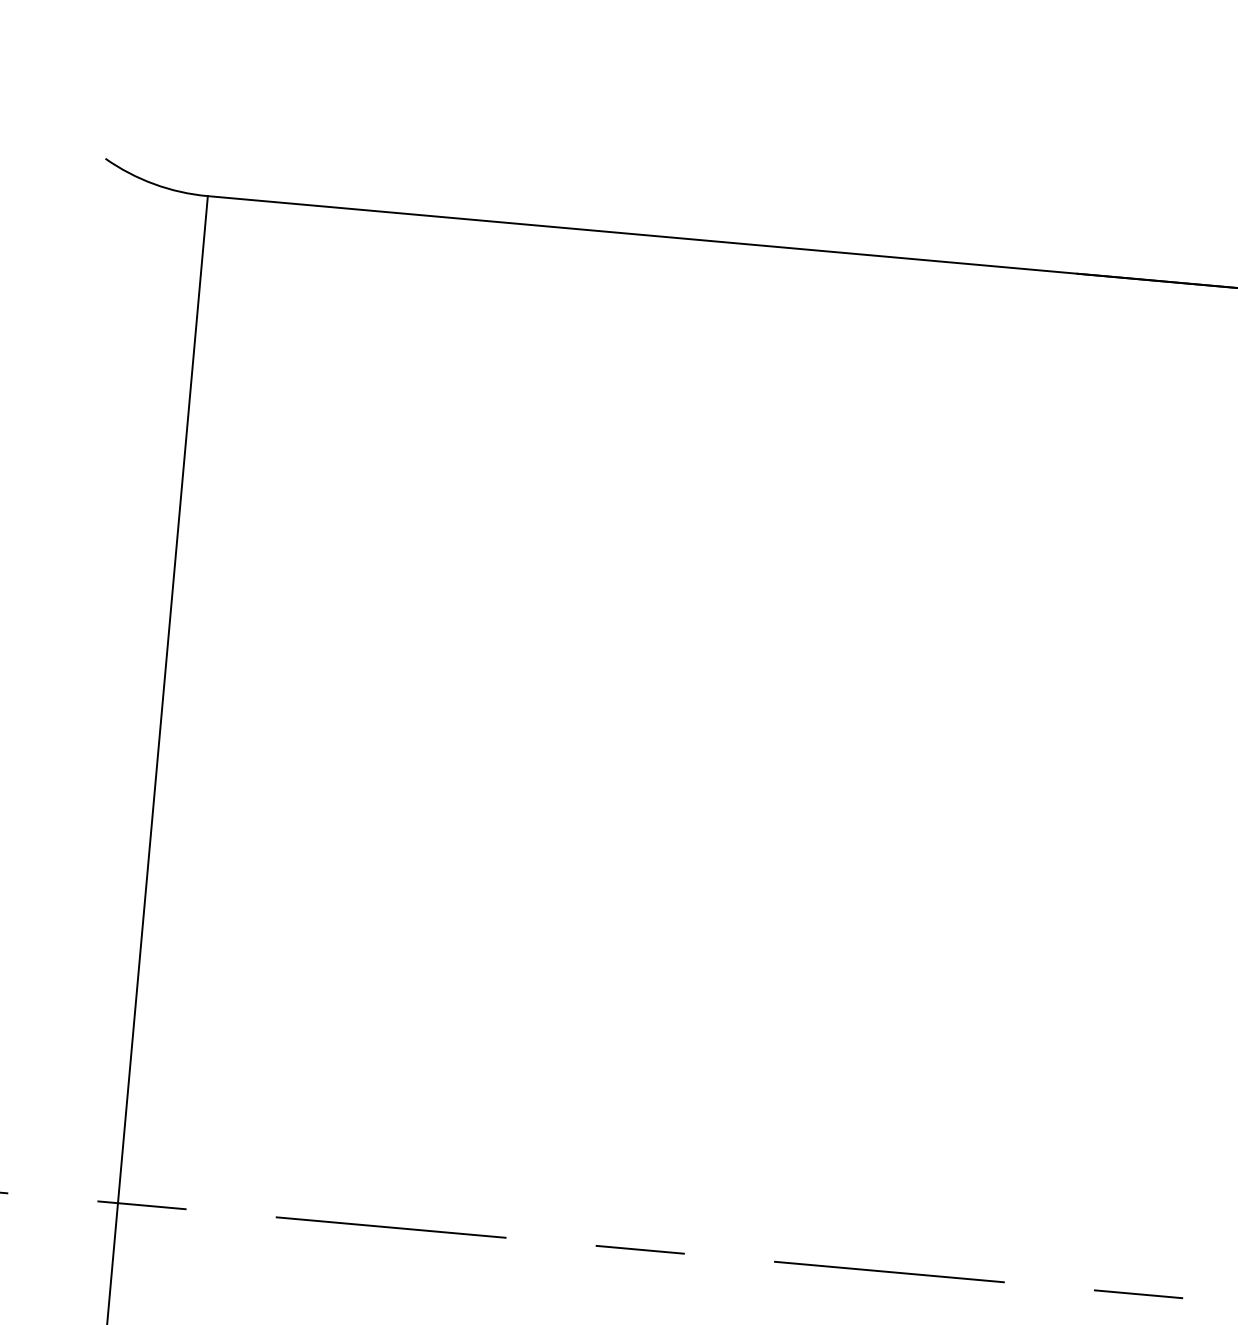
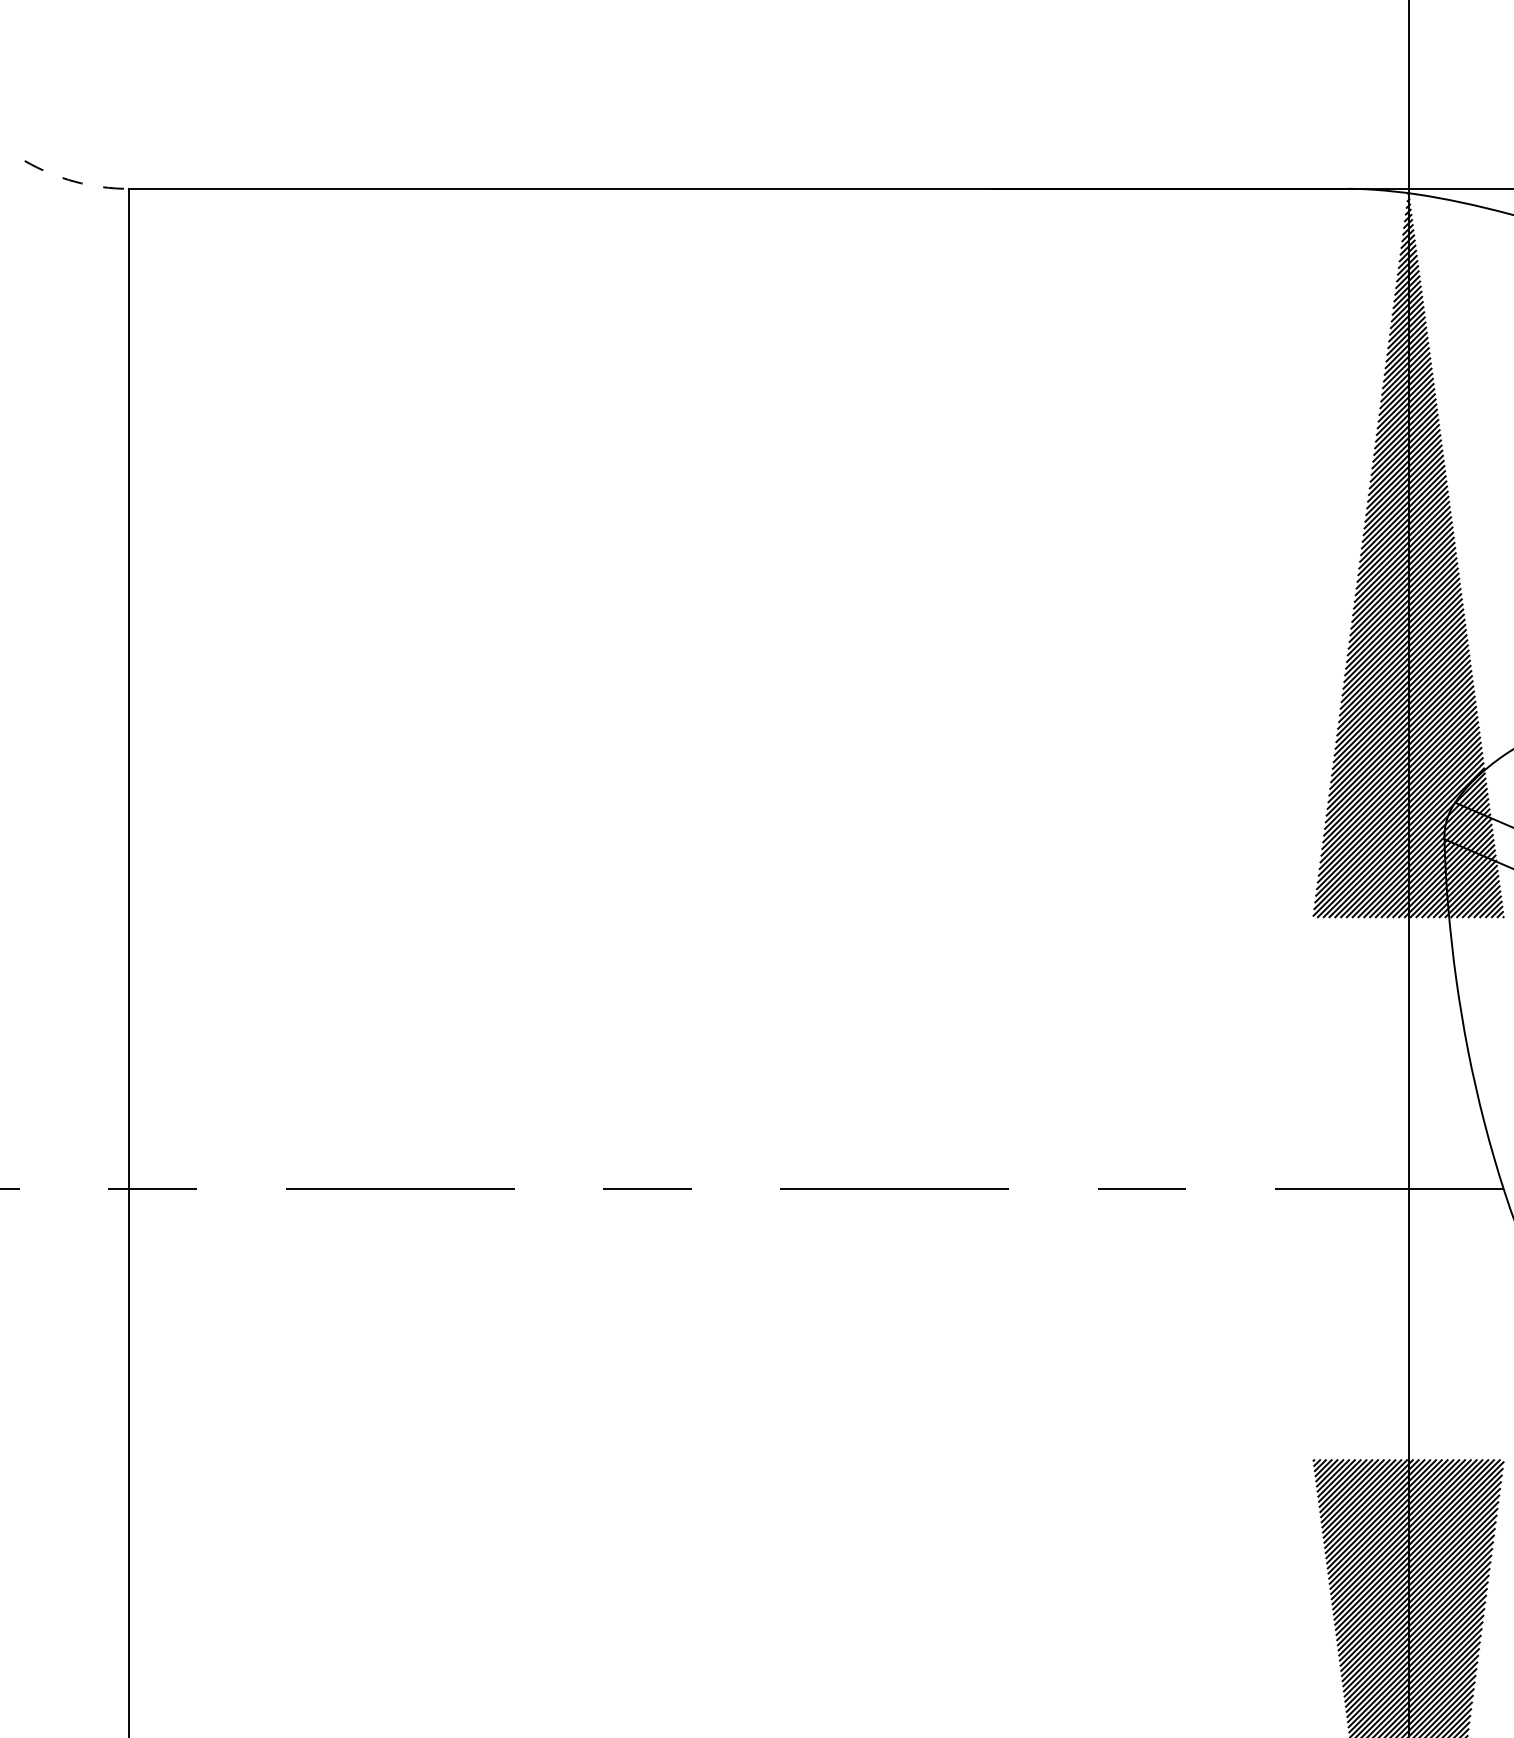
arc: (153, 183) -> (74, 181), solid -> dashed

